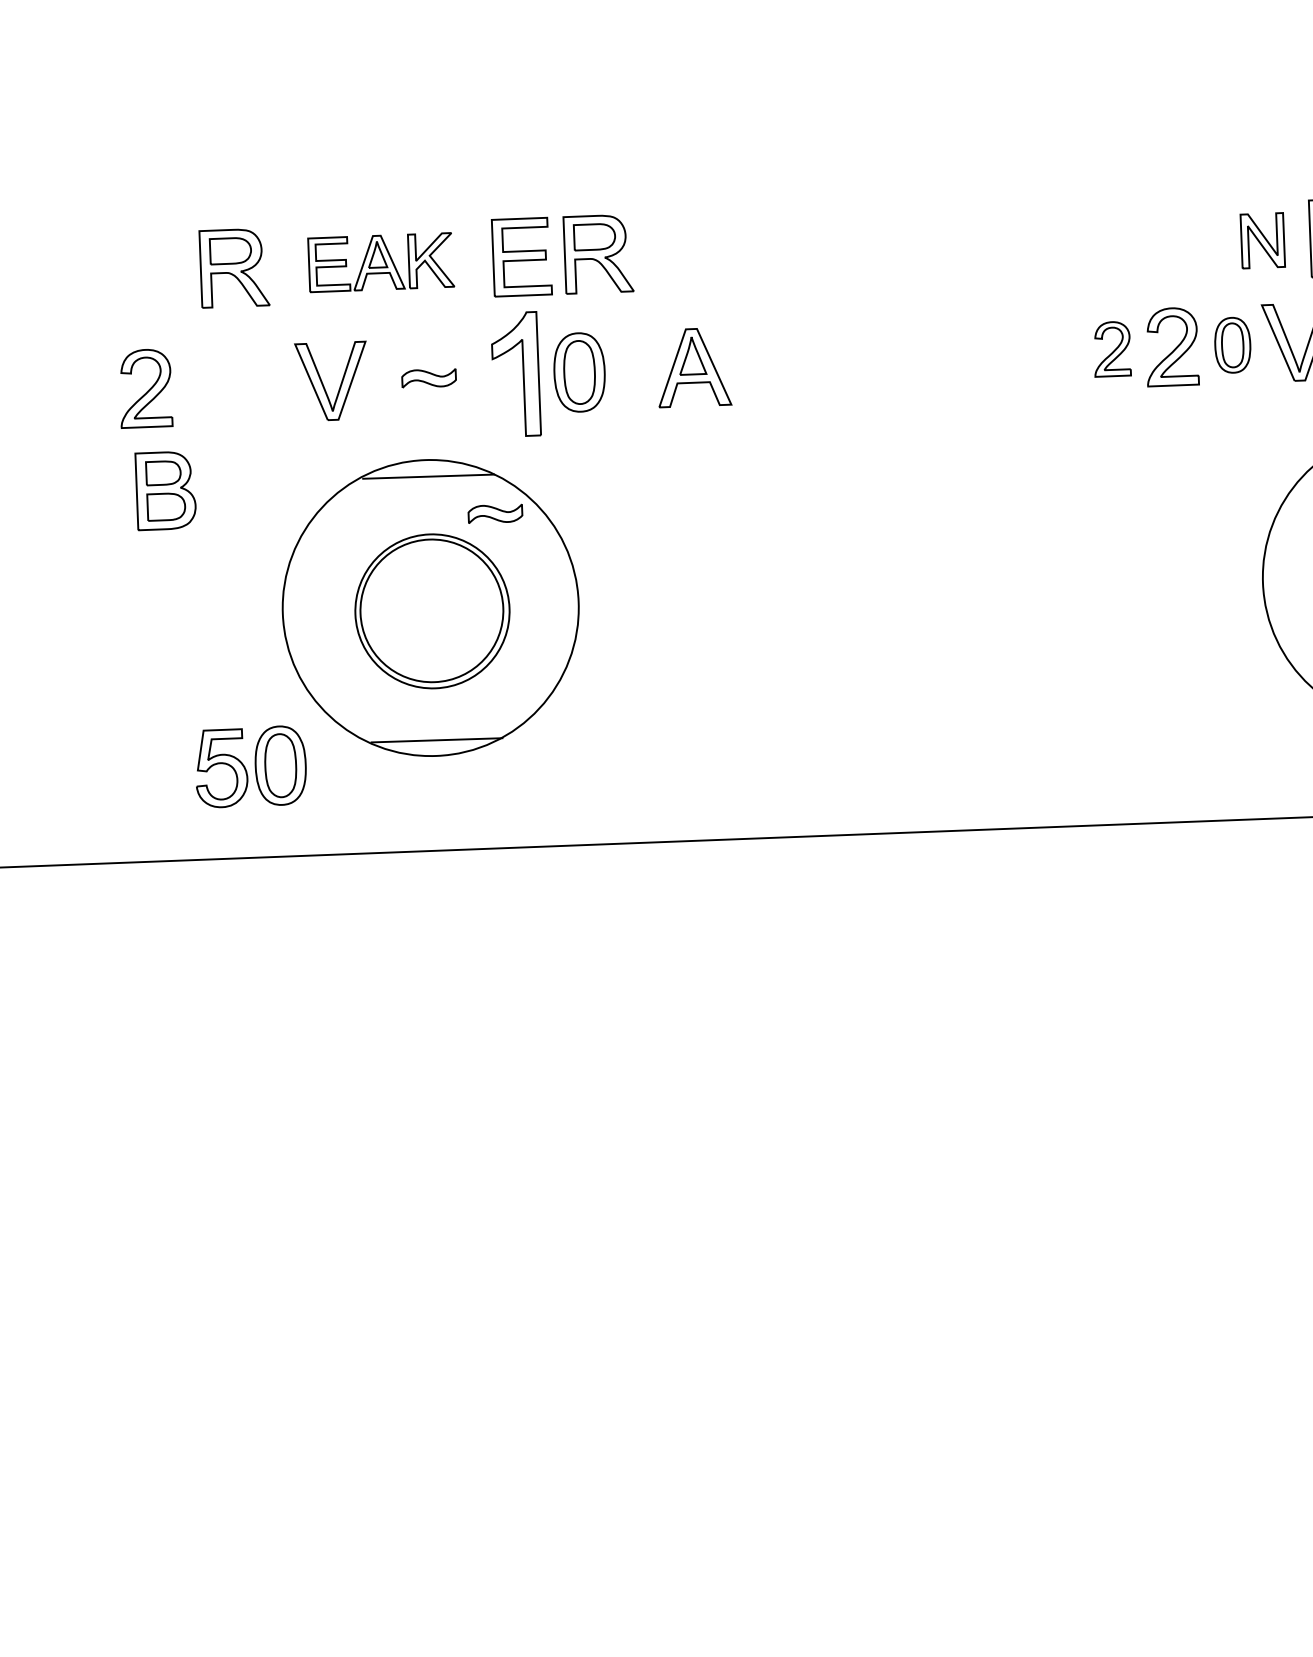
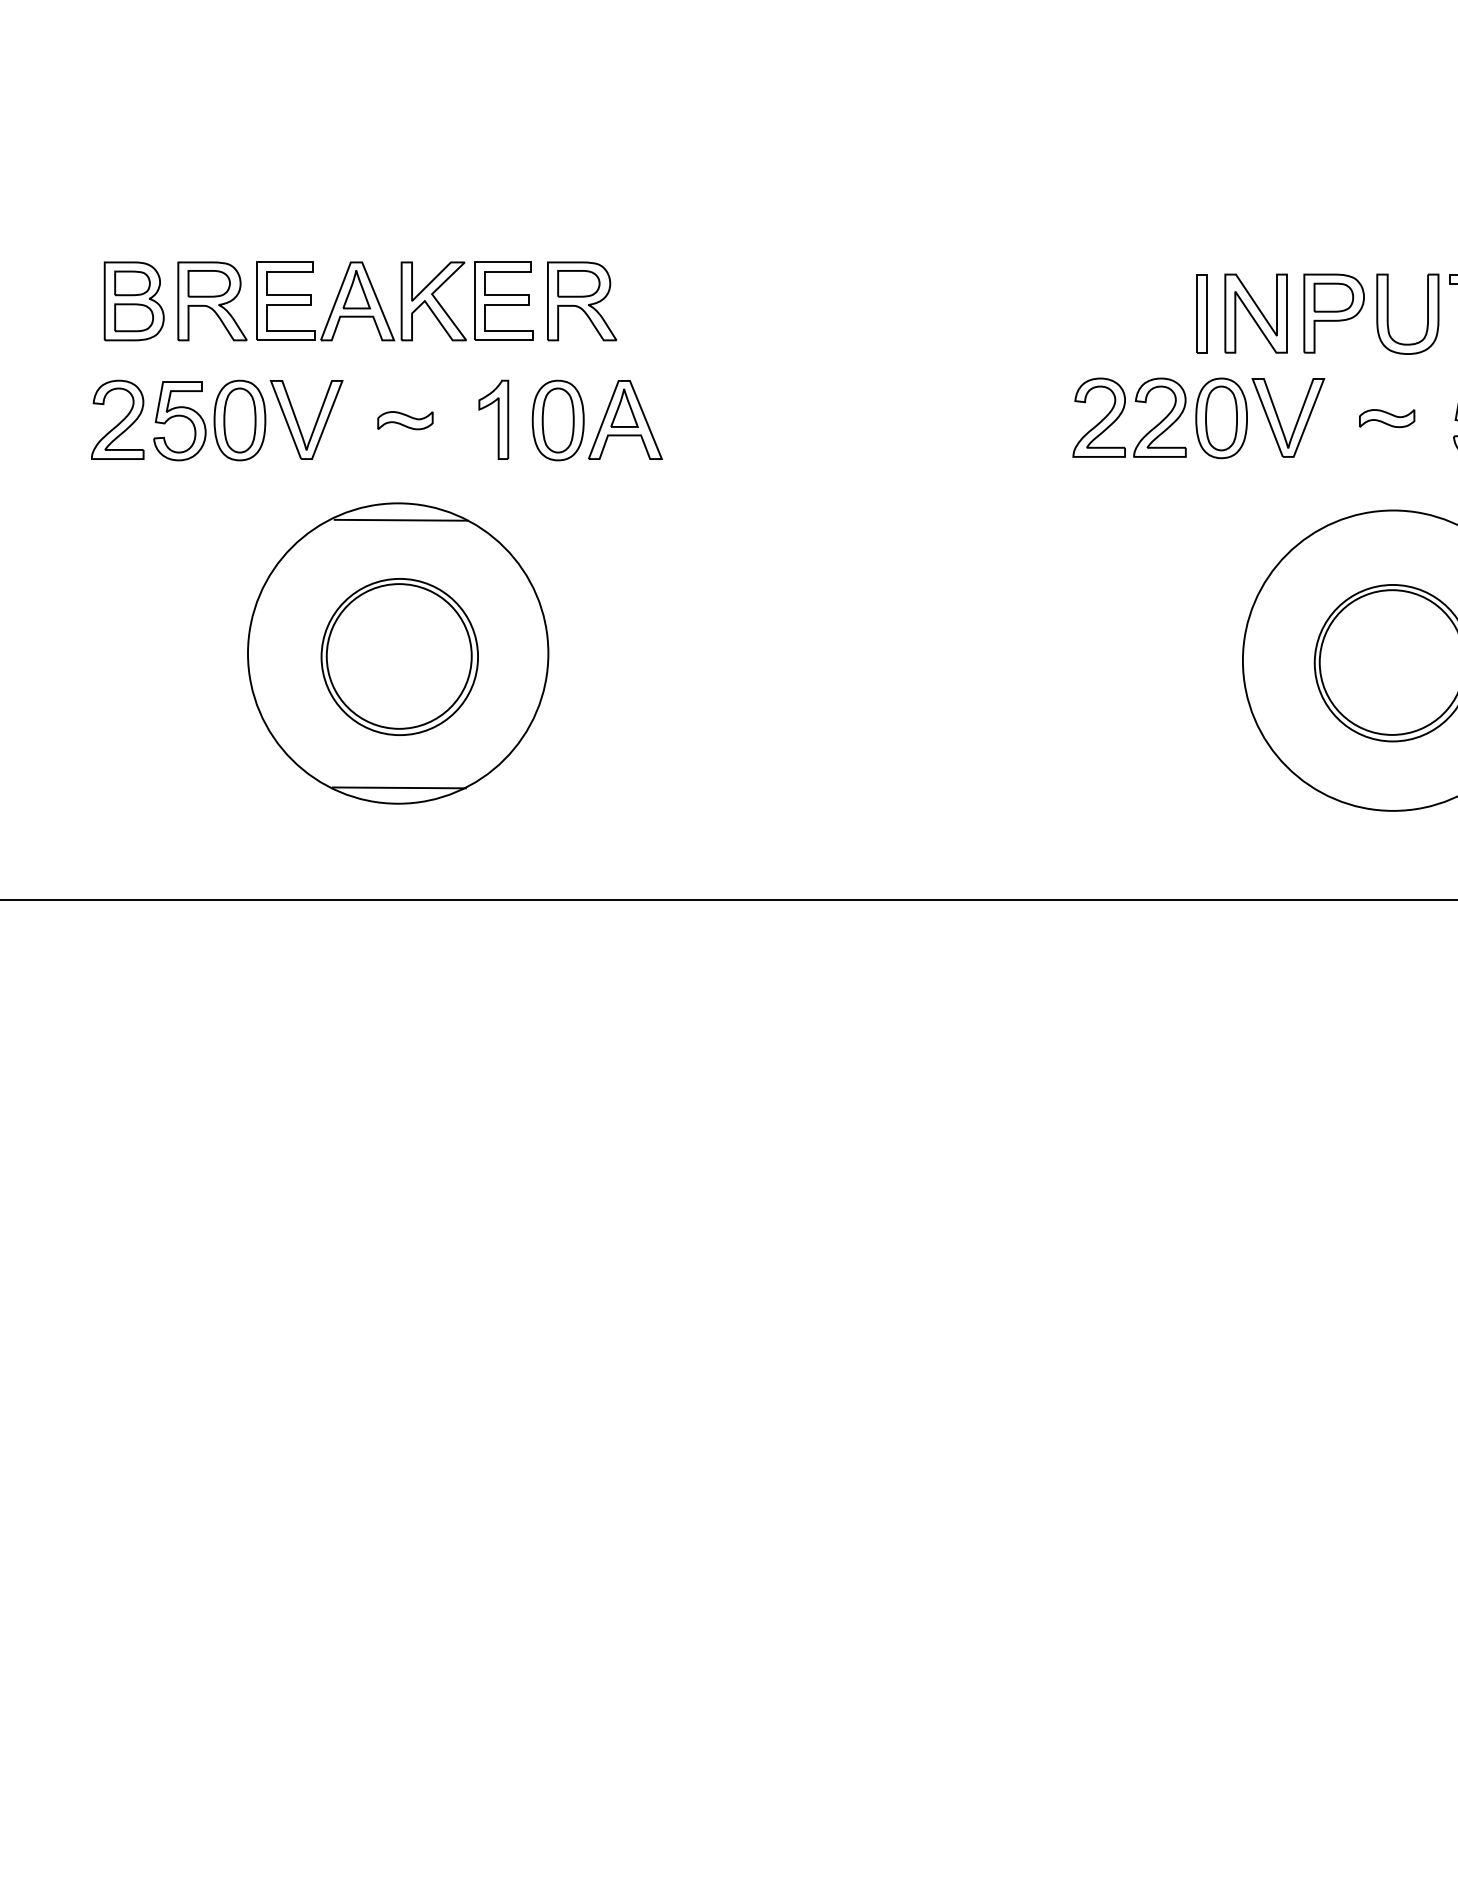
part: (1262, 240) -> (1255, 313), size x1.43
part: (1209, 242) -> (1201, 313), added
part: (381, 262) -> (361, 301), size x1.43
part: (1232, 345) -> (1221, 418), size x1.43
part: (1111, 349) -> (1098, 417), size x1.43
part: (694, 367) -> (625, 419), moved
part: (515, 373) -> (493, 419), size x0.62
part: (165, 490) -> (133, 301), moved
part: (495, 513) -> (467, 560), removed
part: (250, 766) -> (209, 420), moved

